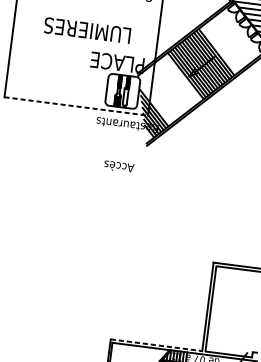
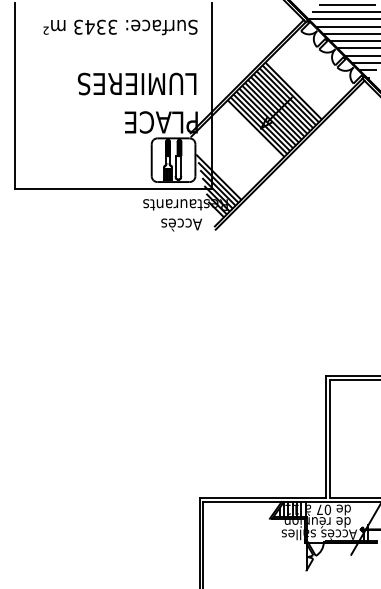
text: (86, 30) -> (136, 83), moved
line: (76, 106) -> (113, 188), dashed -> solid
text: (119, 166) -> (181, 224), moved
line: (156, 345) -> (263, 497), dashed -> solid

